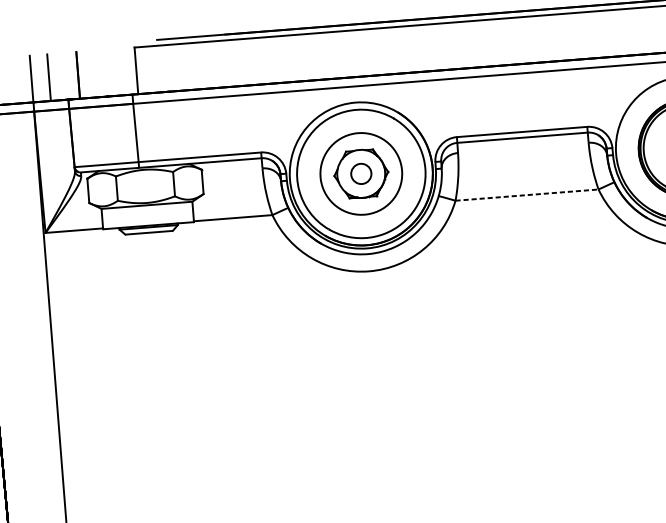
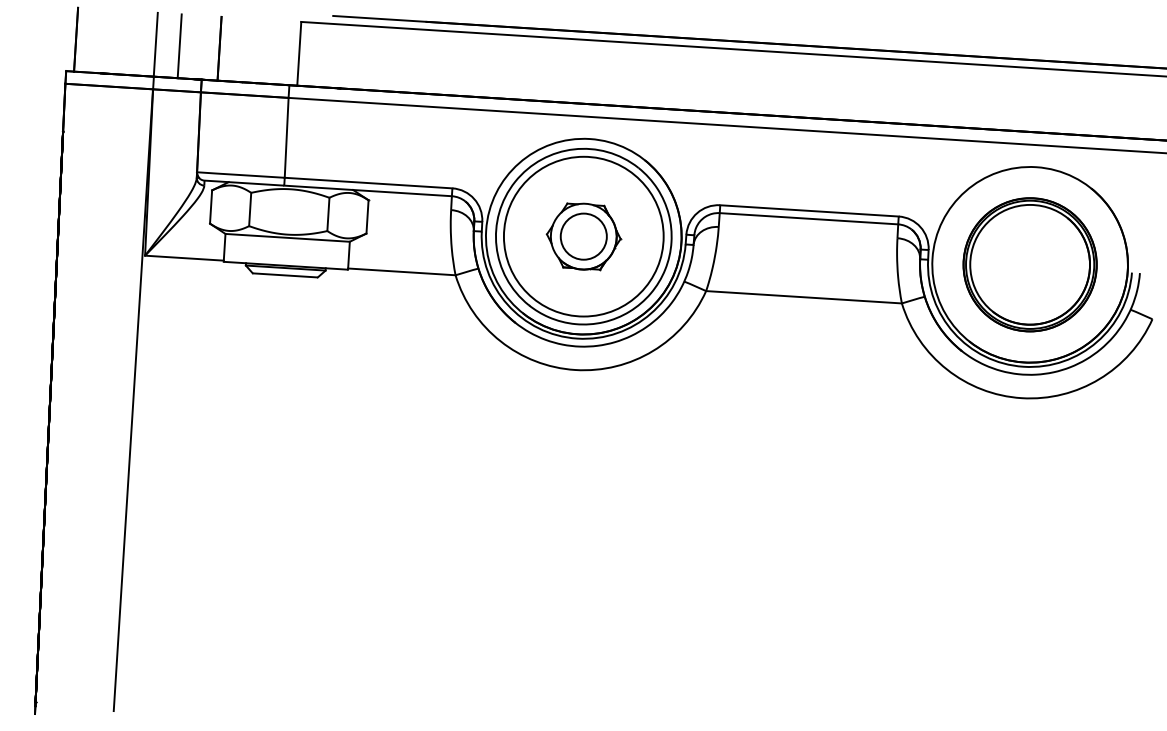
circle: (361, 173) -> (583, 236), size x1.43
circle: (361, 173) -> (583, 236), size x1.67
line: (527, 195) -> (804, 297), dashed -> solid

